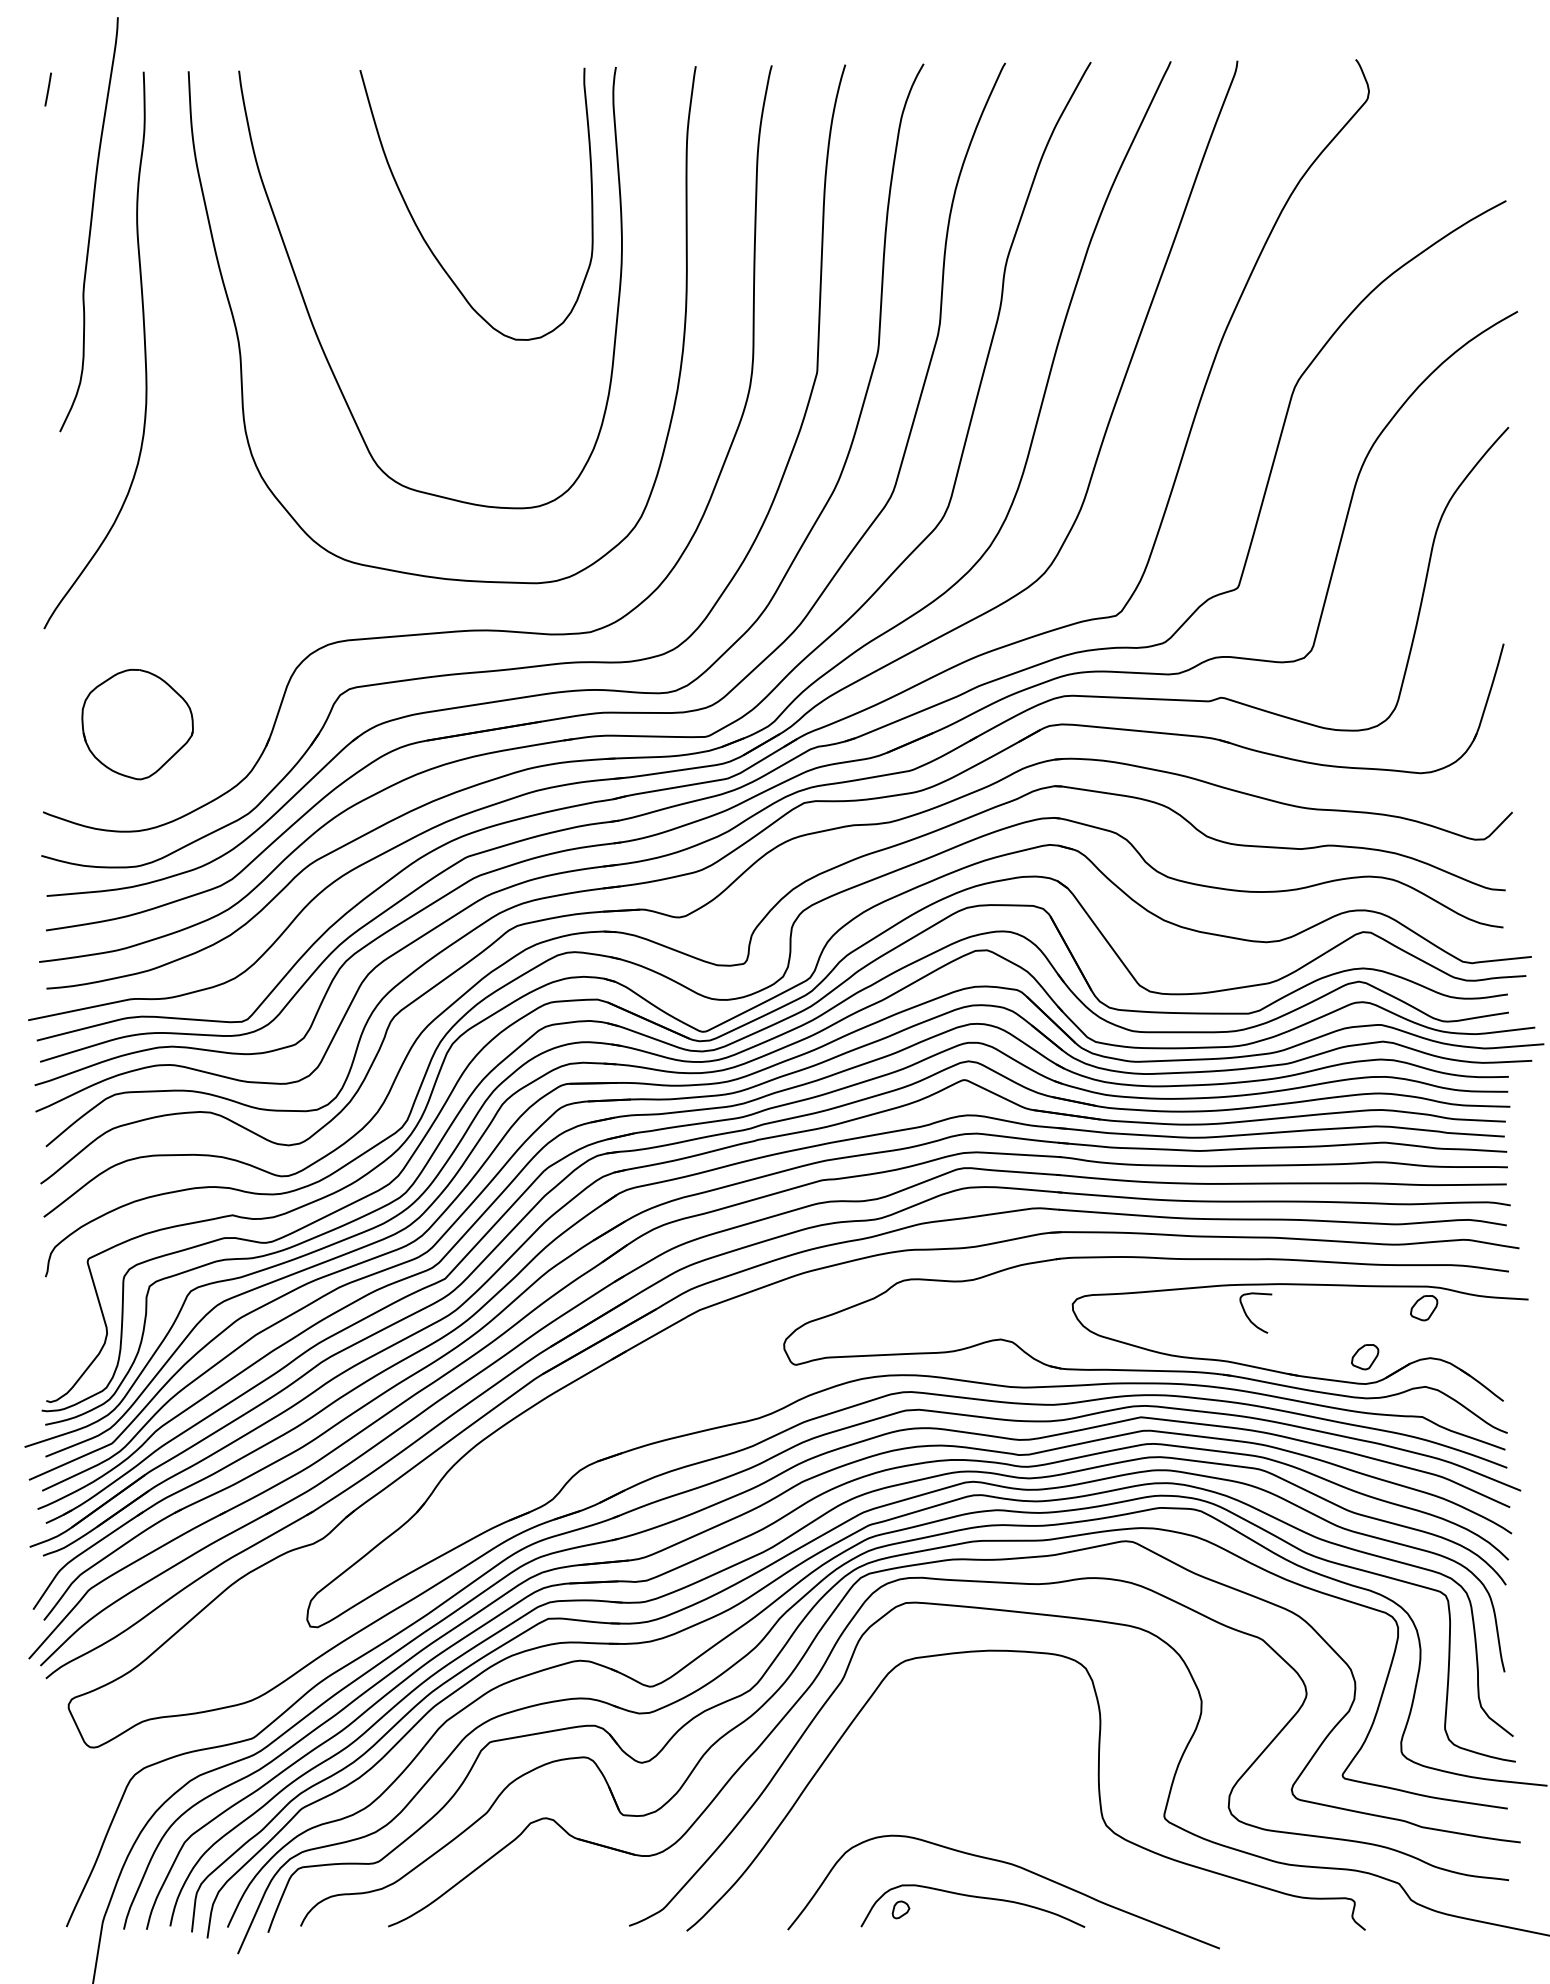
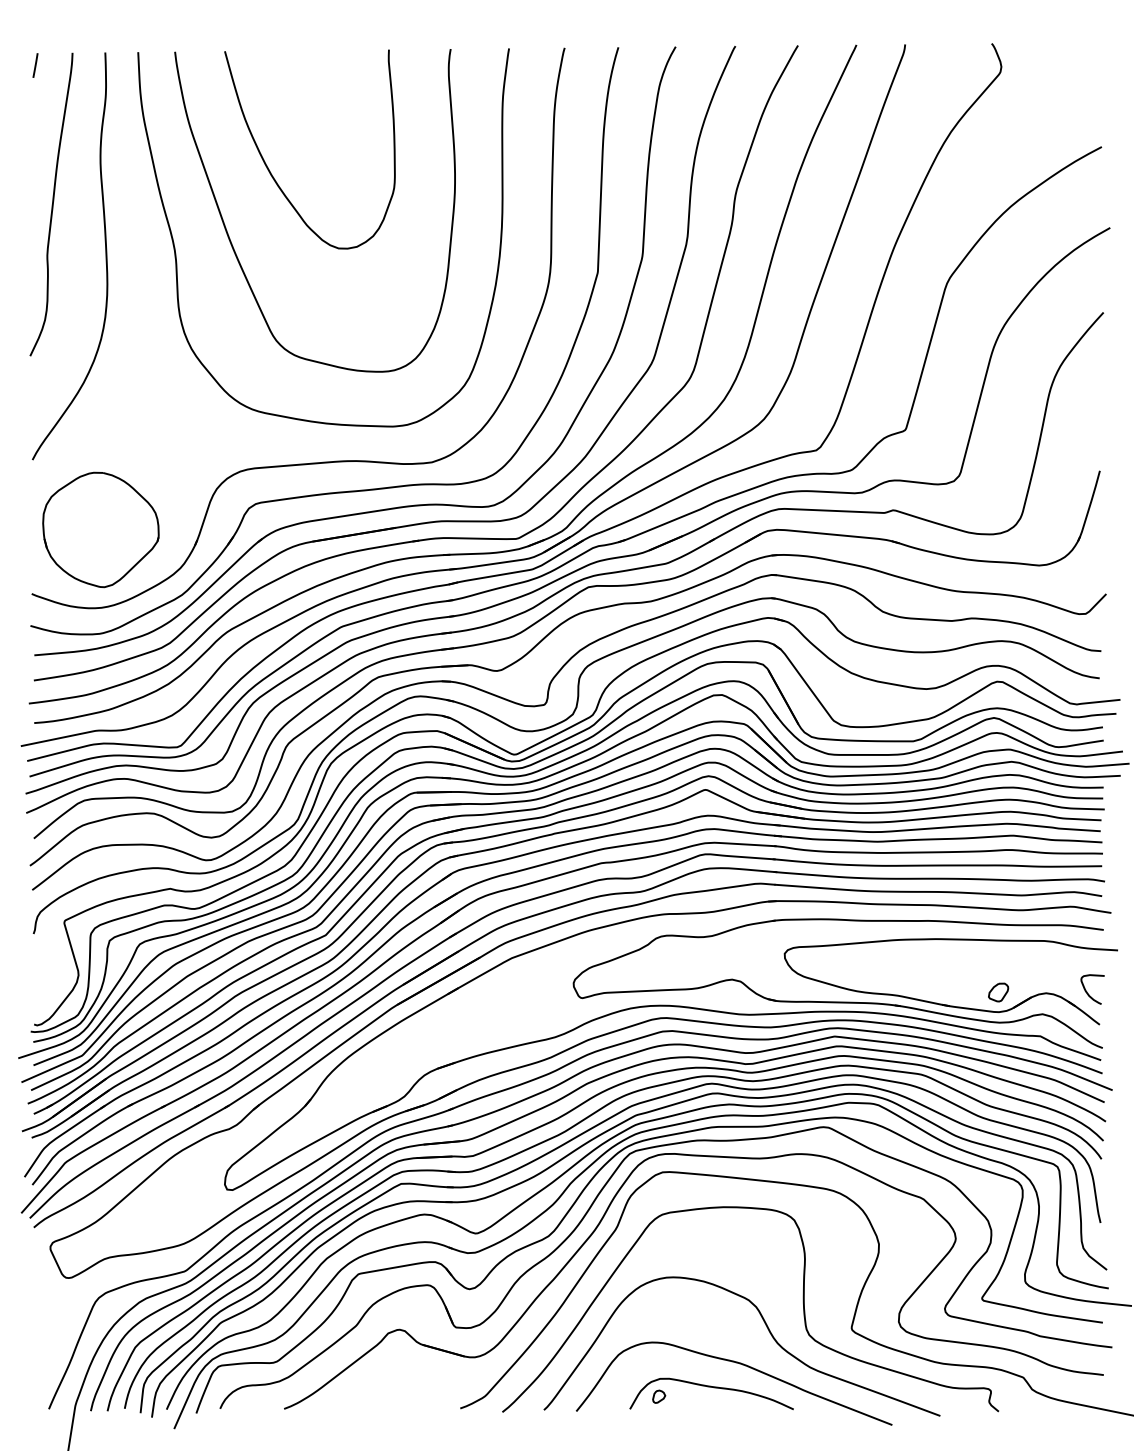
curve: (89, 225) -> (51, 205), moved
curve: (420, 230) -> (268, 168), moved
part: (137, 724) -> (100, 529), size x1.43
part: (1424, 1308) -> (1041, 956), removed
curve: (1249, 1317) -> (1088, 992), moved
curve: (1051, 1821) -> (769, 1332), added

